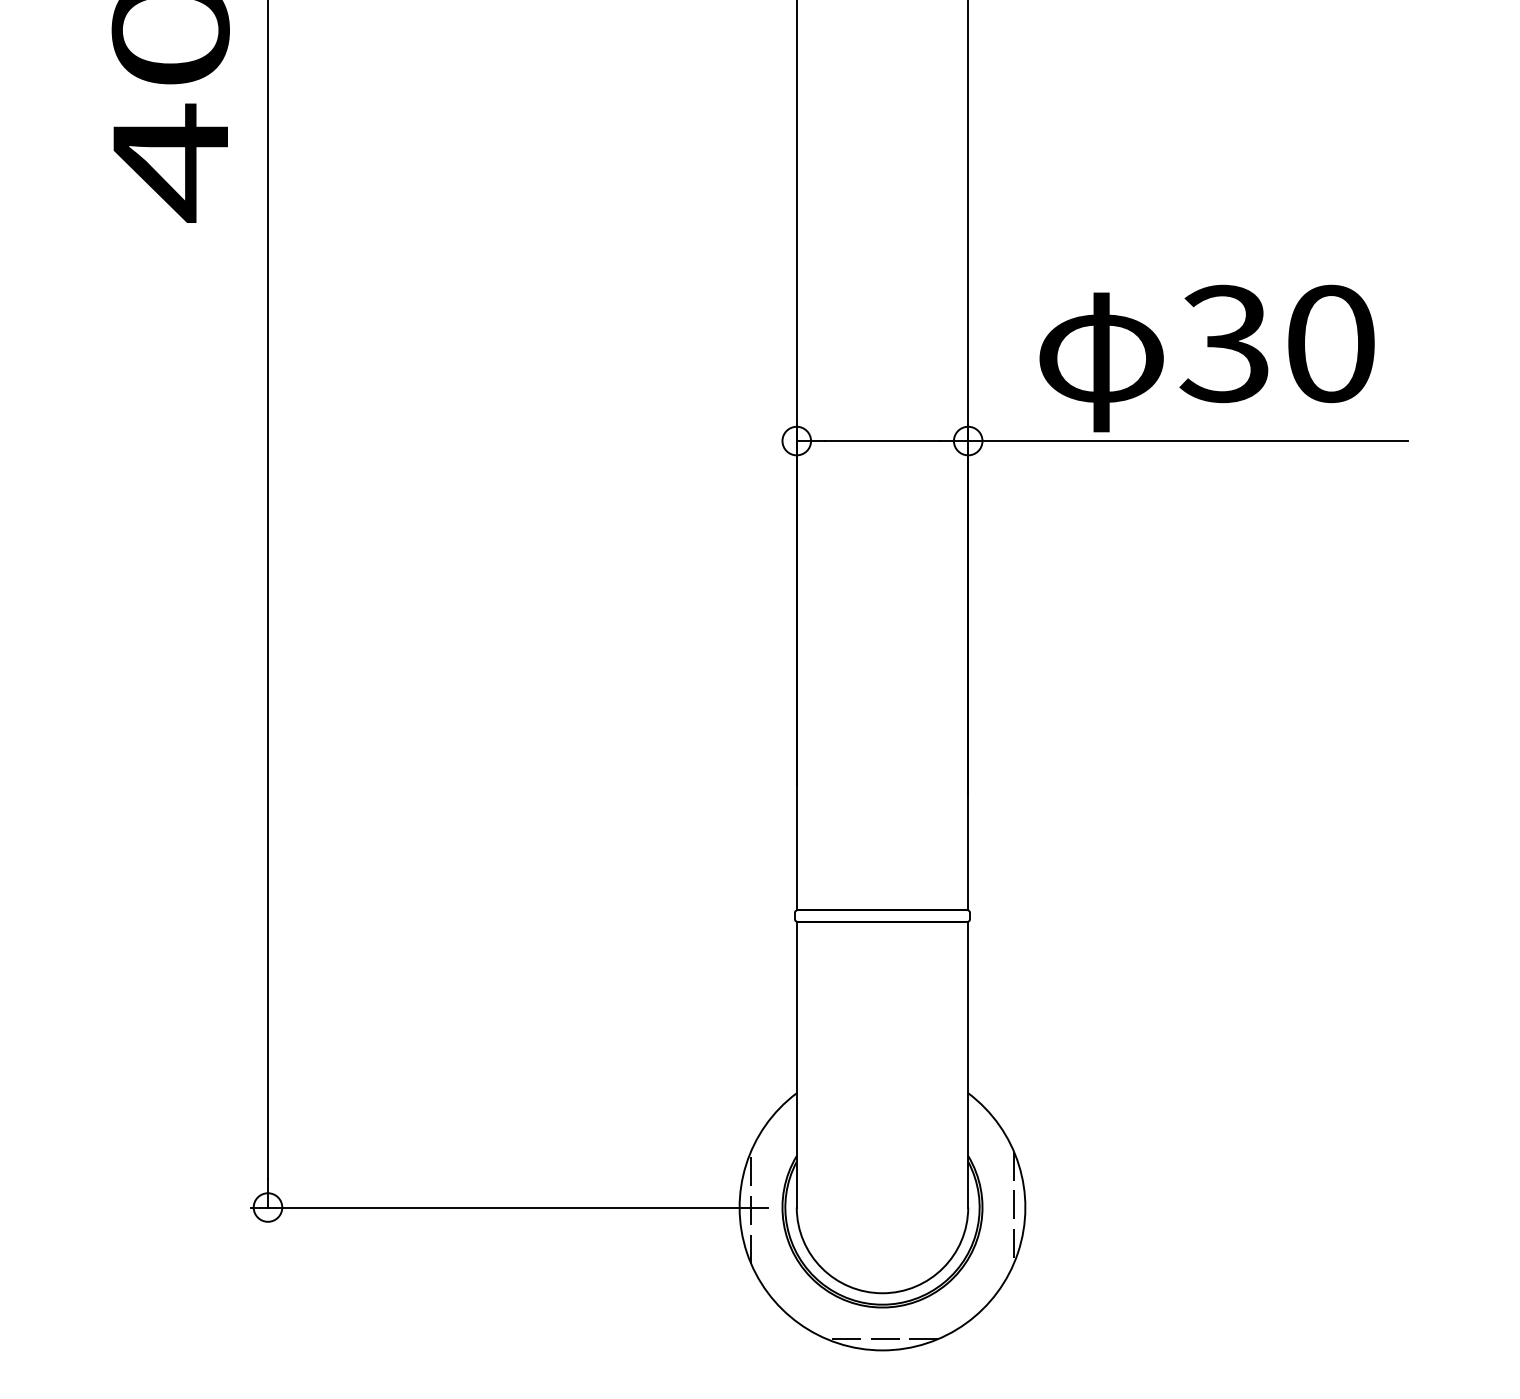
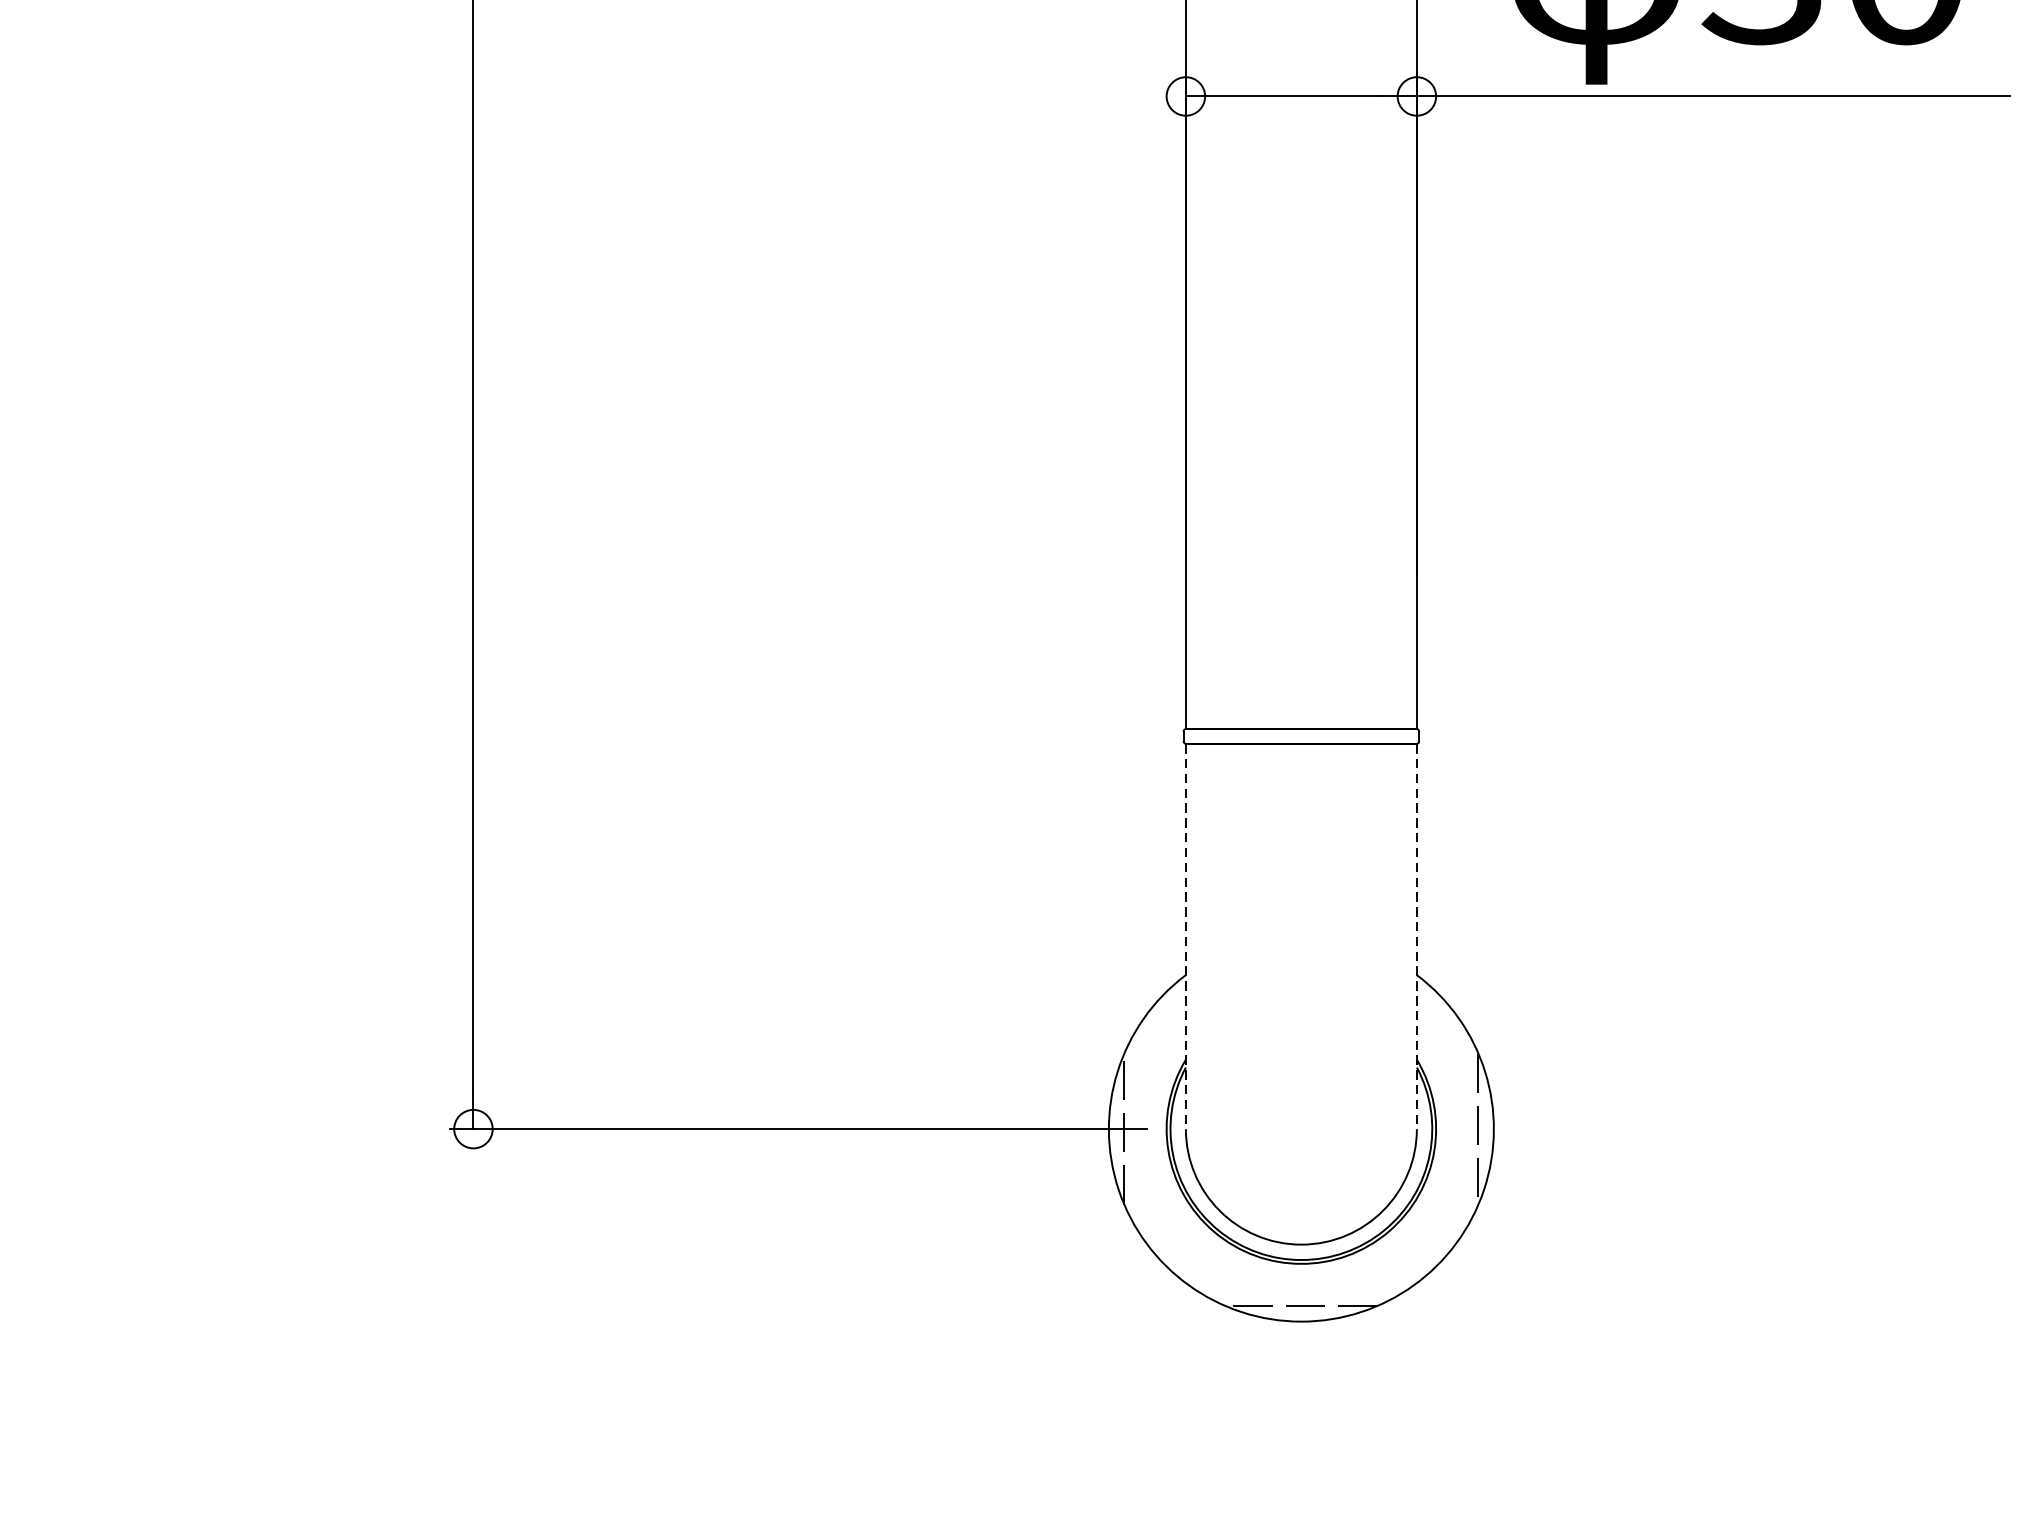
line: (796, 1064) -> (1185, 936), solid -> dashed
line: (968, 1064) -> (1417, 936), solid -> dashed

